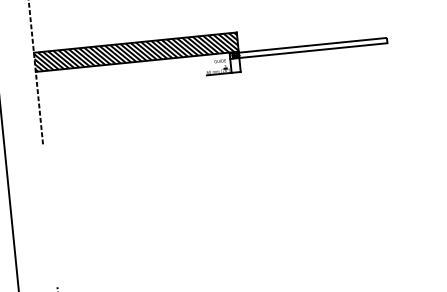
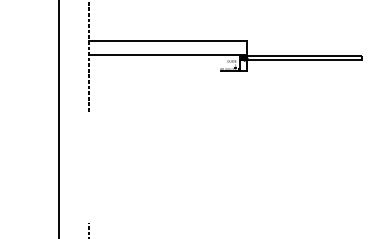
hatch: (135, 51) -> (167, 47), removed

